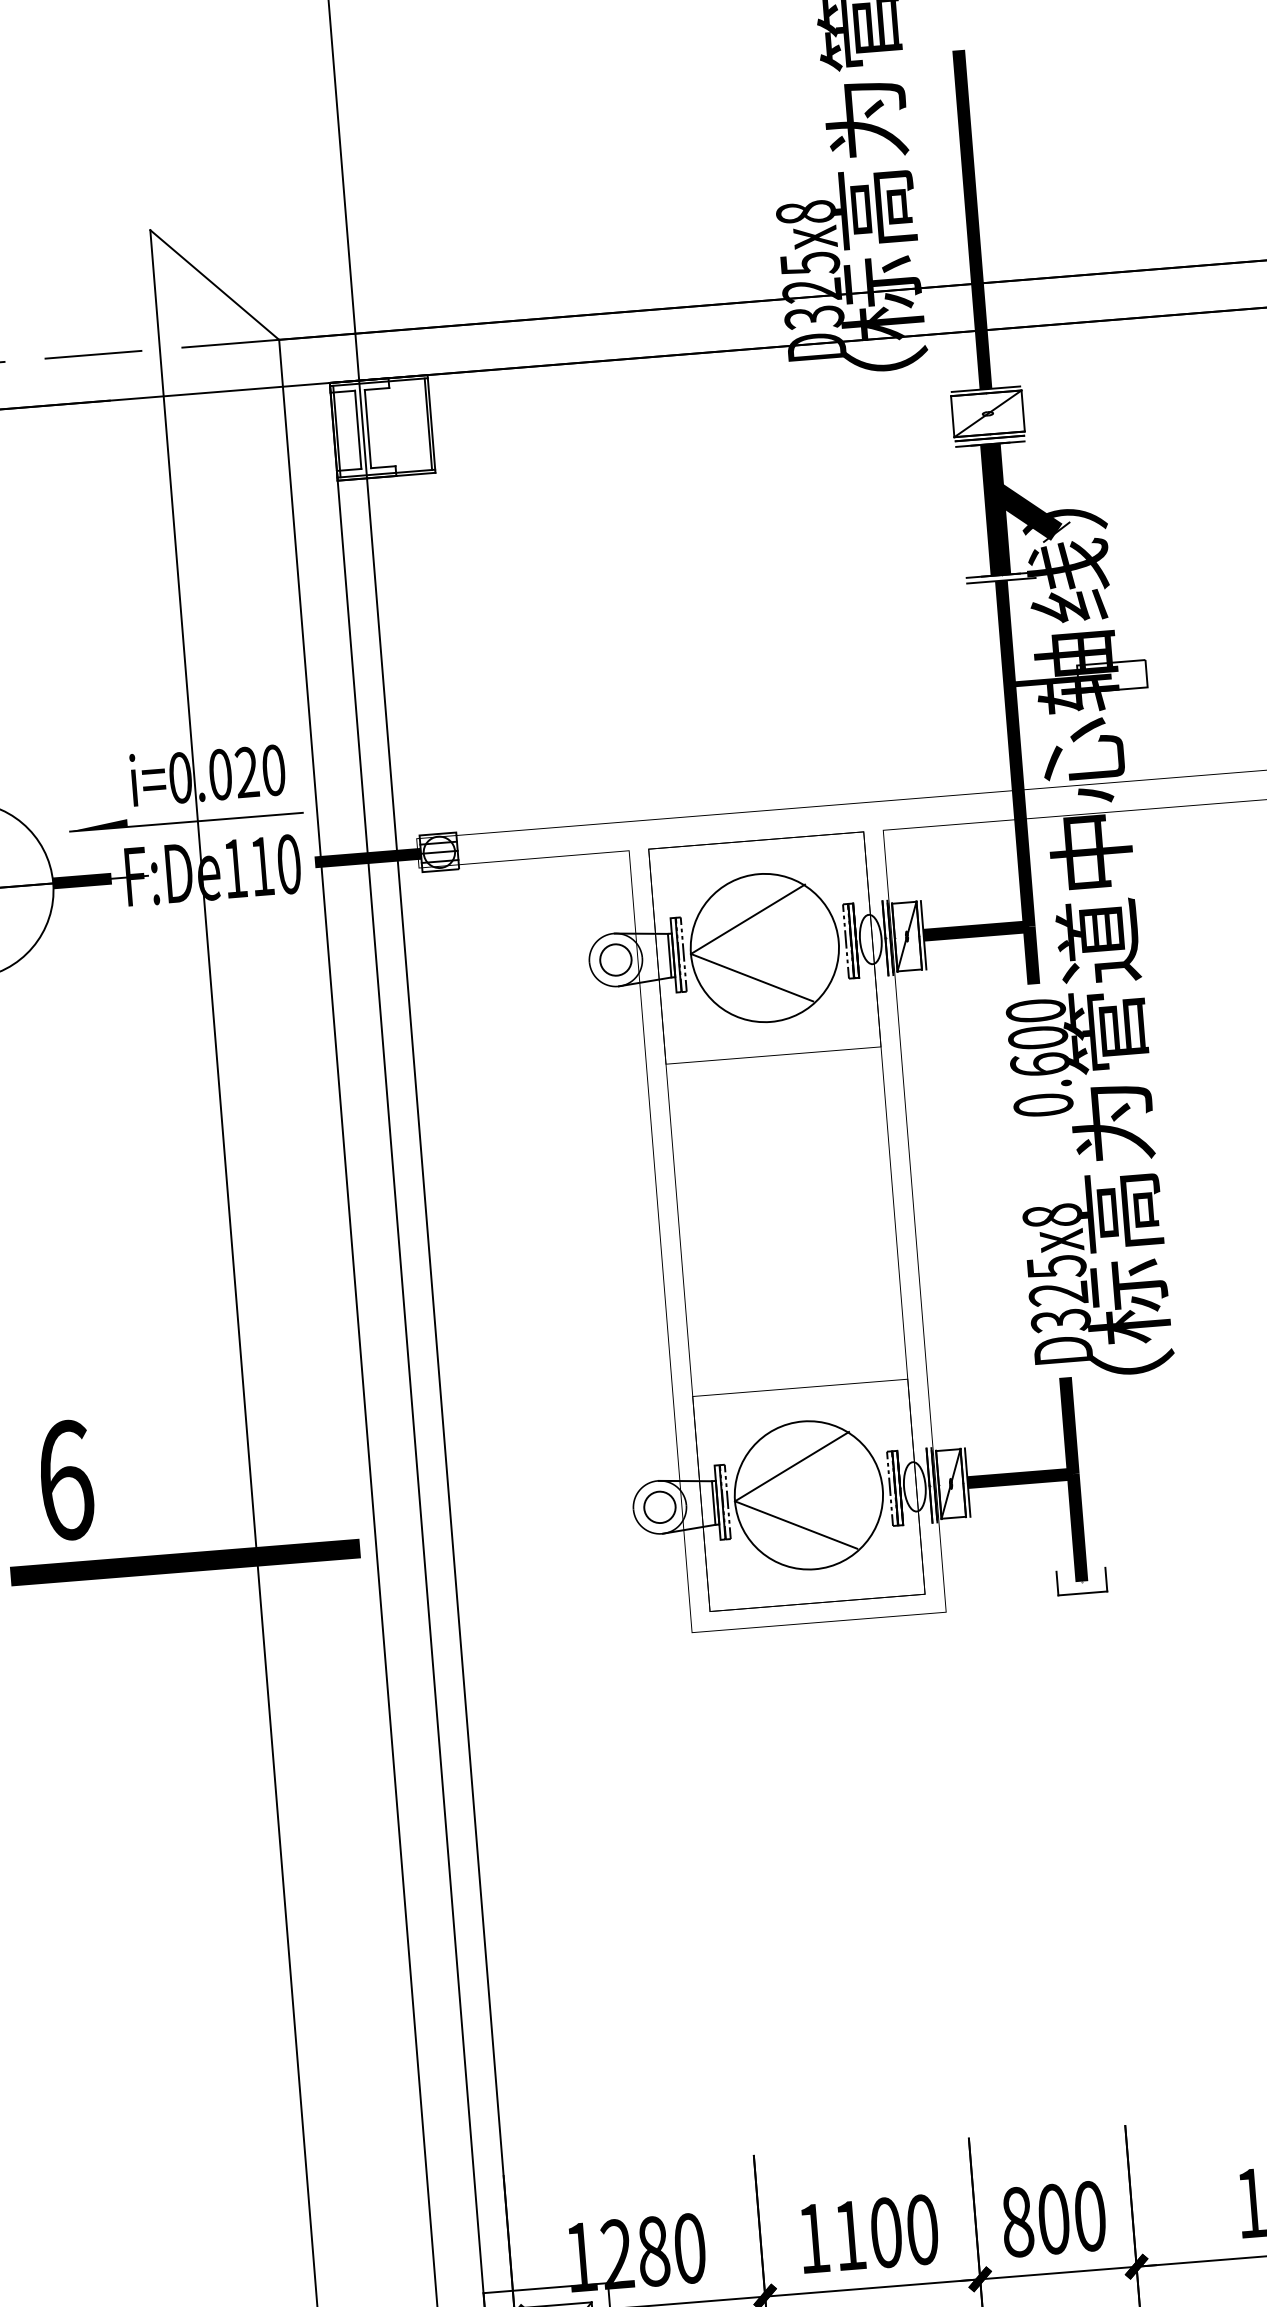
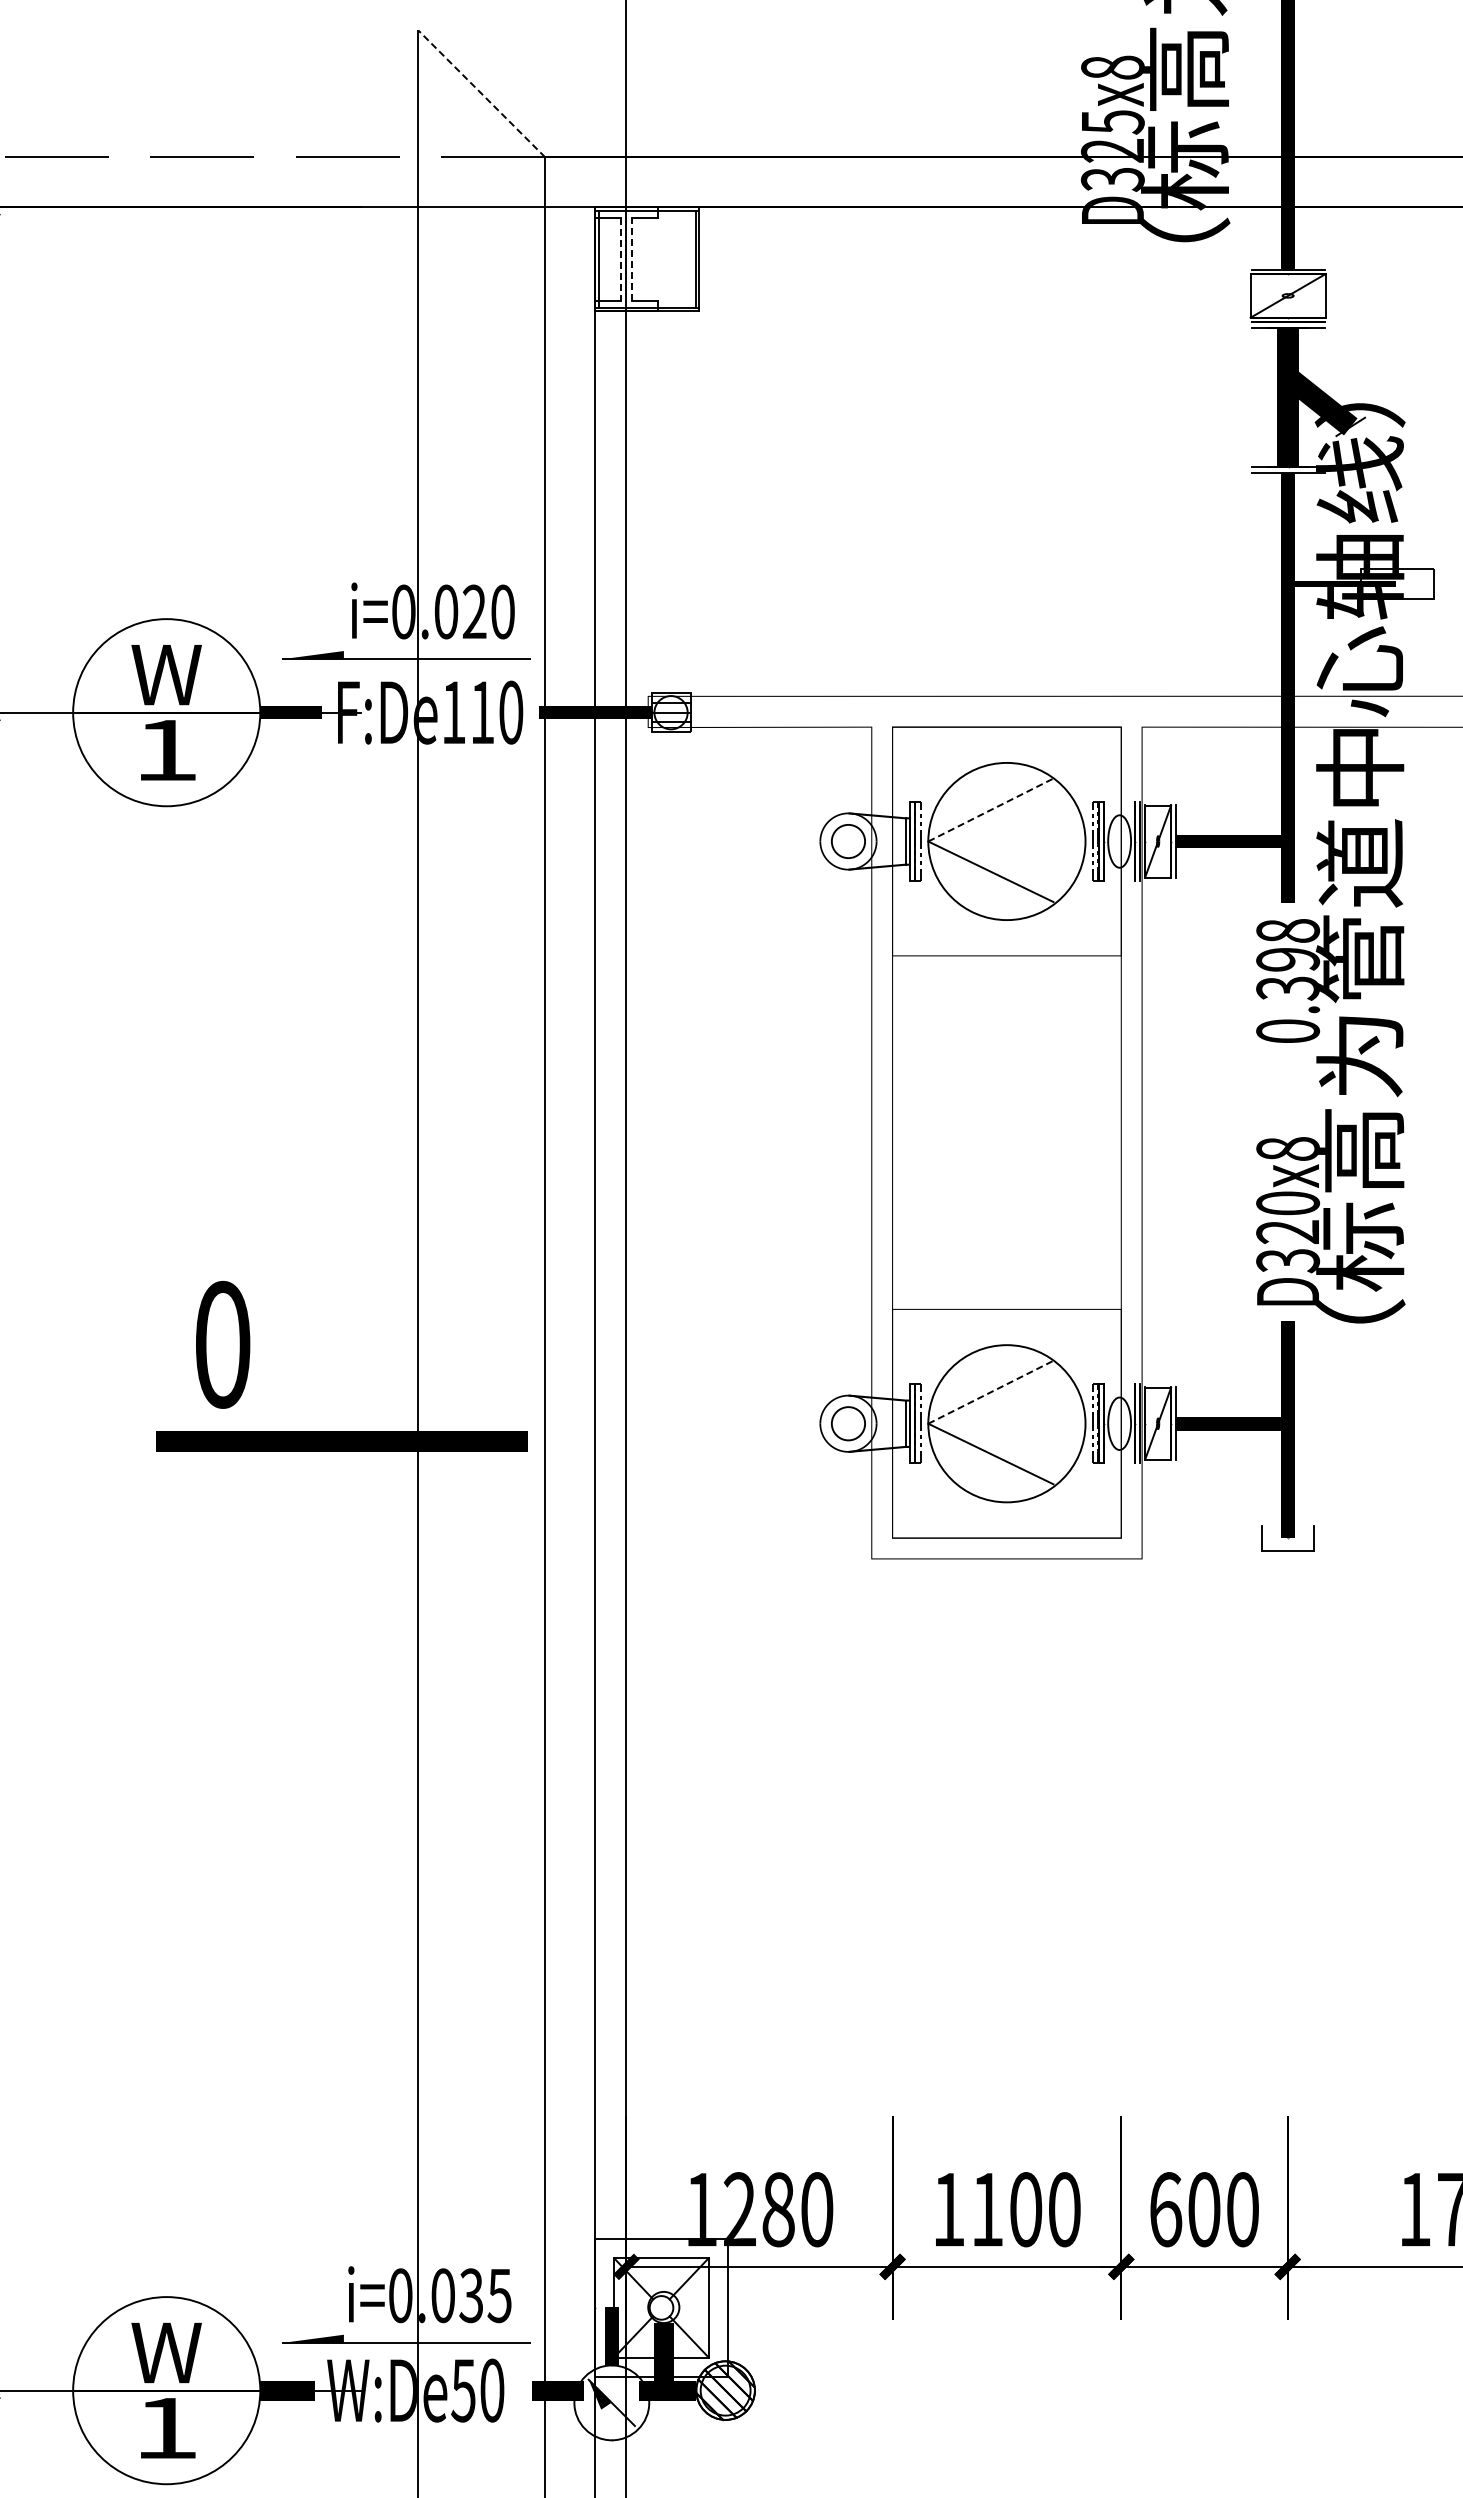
line: (214, 284) -> (481, 93), solid -> dashed
line: (367, 429) -> (631, 259), solid -> dashed
line: (358, 430) -> (621, 259), solid -> dashed
line: (747, 919) -> (991, 809), solid -> dashed
text: (1038, 1037) -> (1288, 959), 0.600 -> 0.398
text: (1056, 1267) -> (1287, 1203), D325x8 -> D320x8
line: (791, 1466) -> (991, 1391), solid -> dashed
text: (66, 1480) -> (223, 1344), 6 -> 0
text: (1017, 2222) -> (1165, 2209), 800 -> 600

